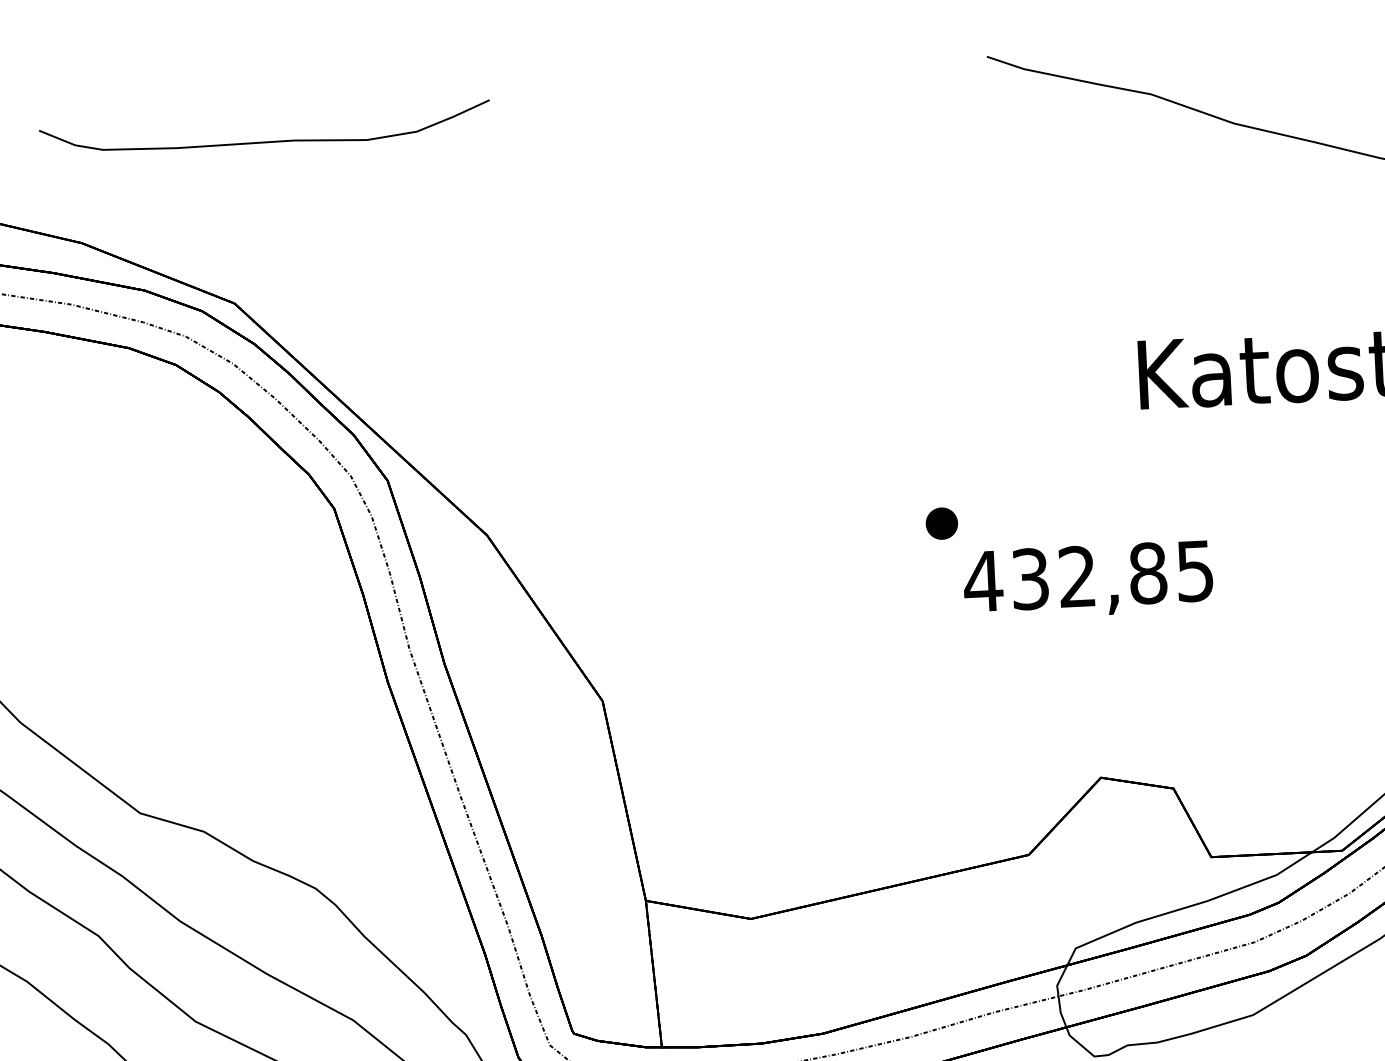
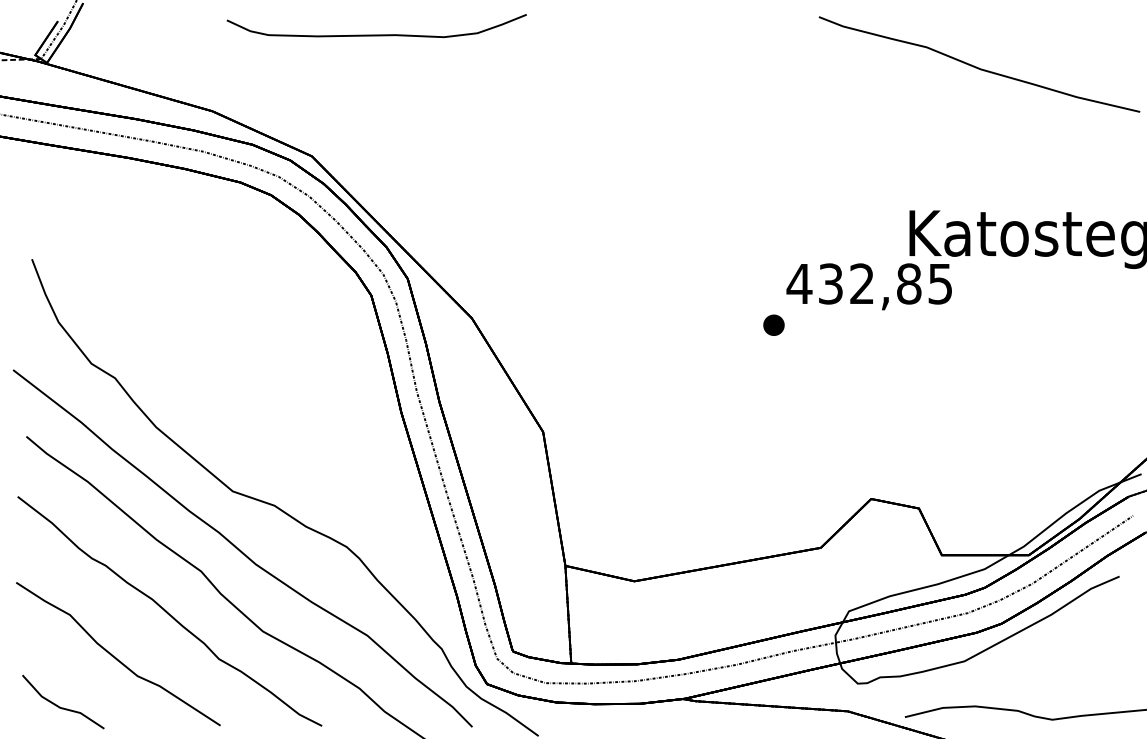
curve: (265, 140) -> (376, 34), moved
text: (1087, 580) -> (868, 286), moved

